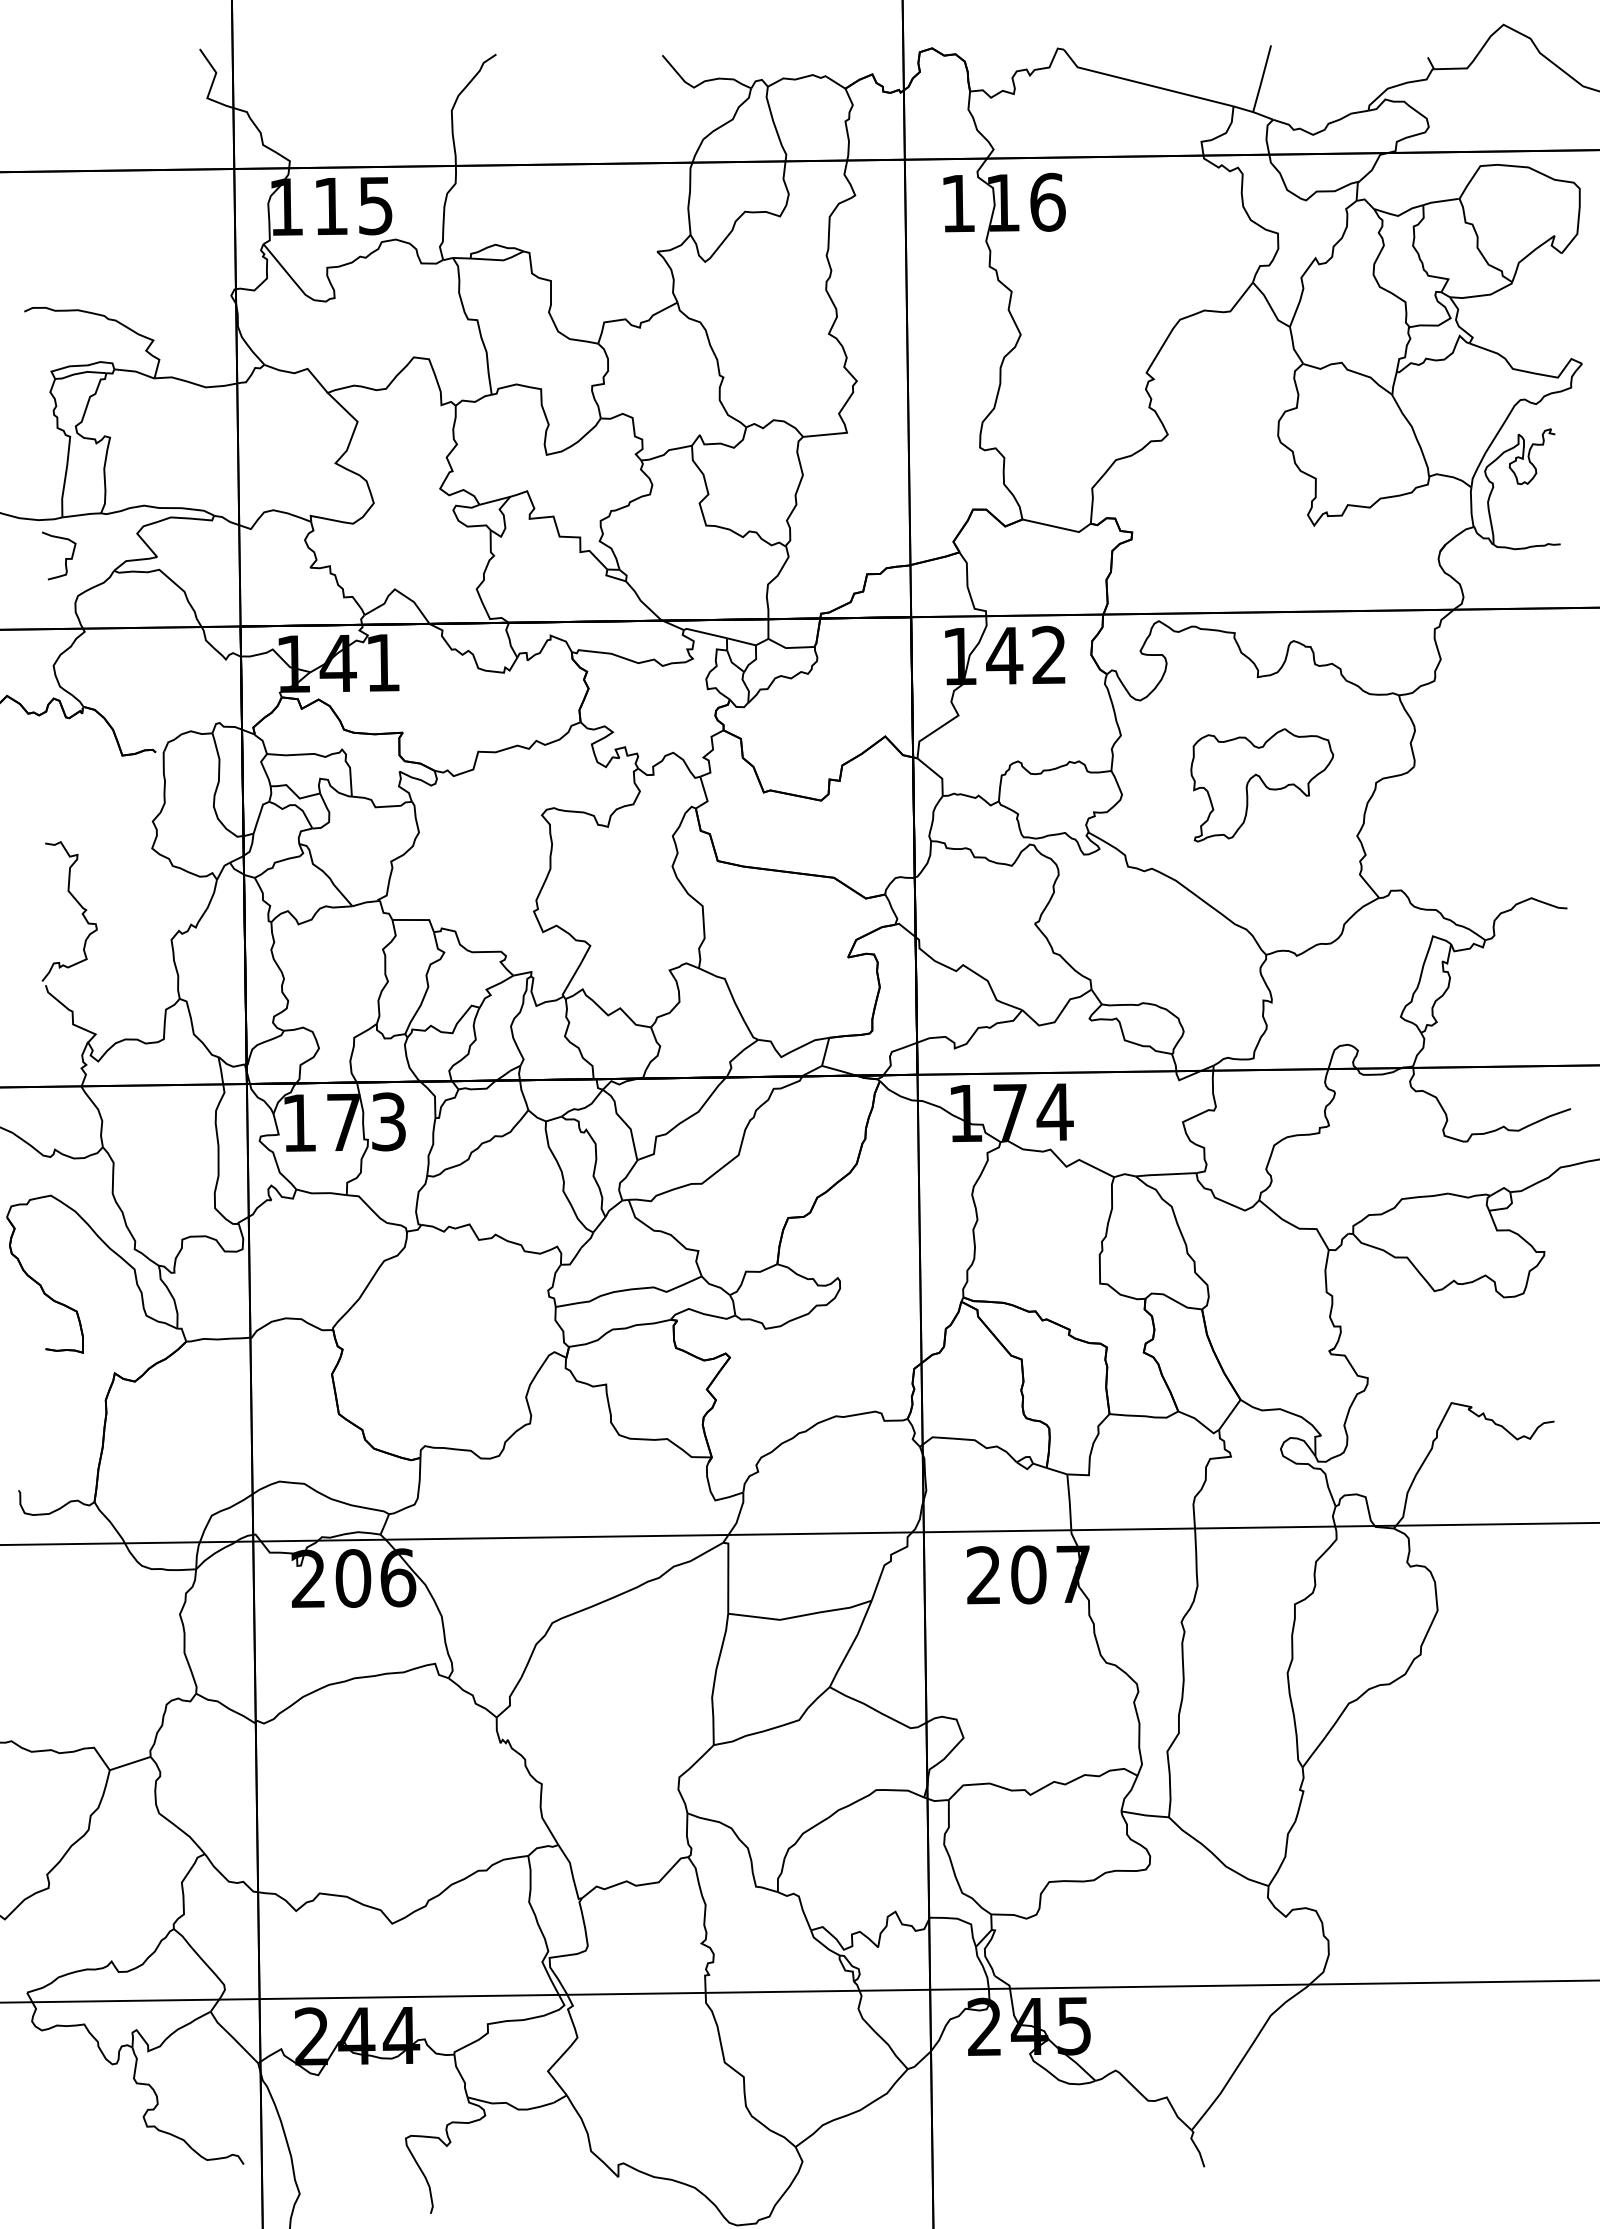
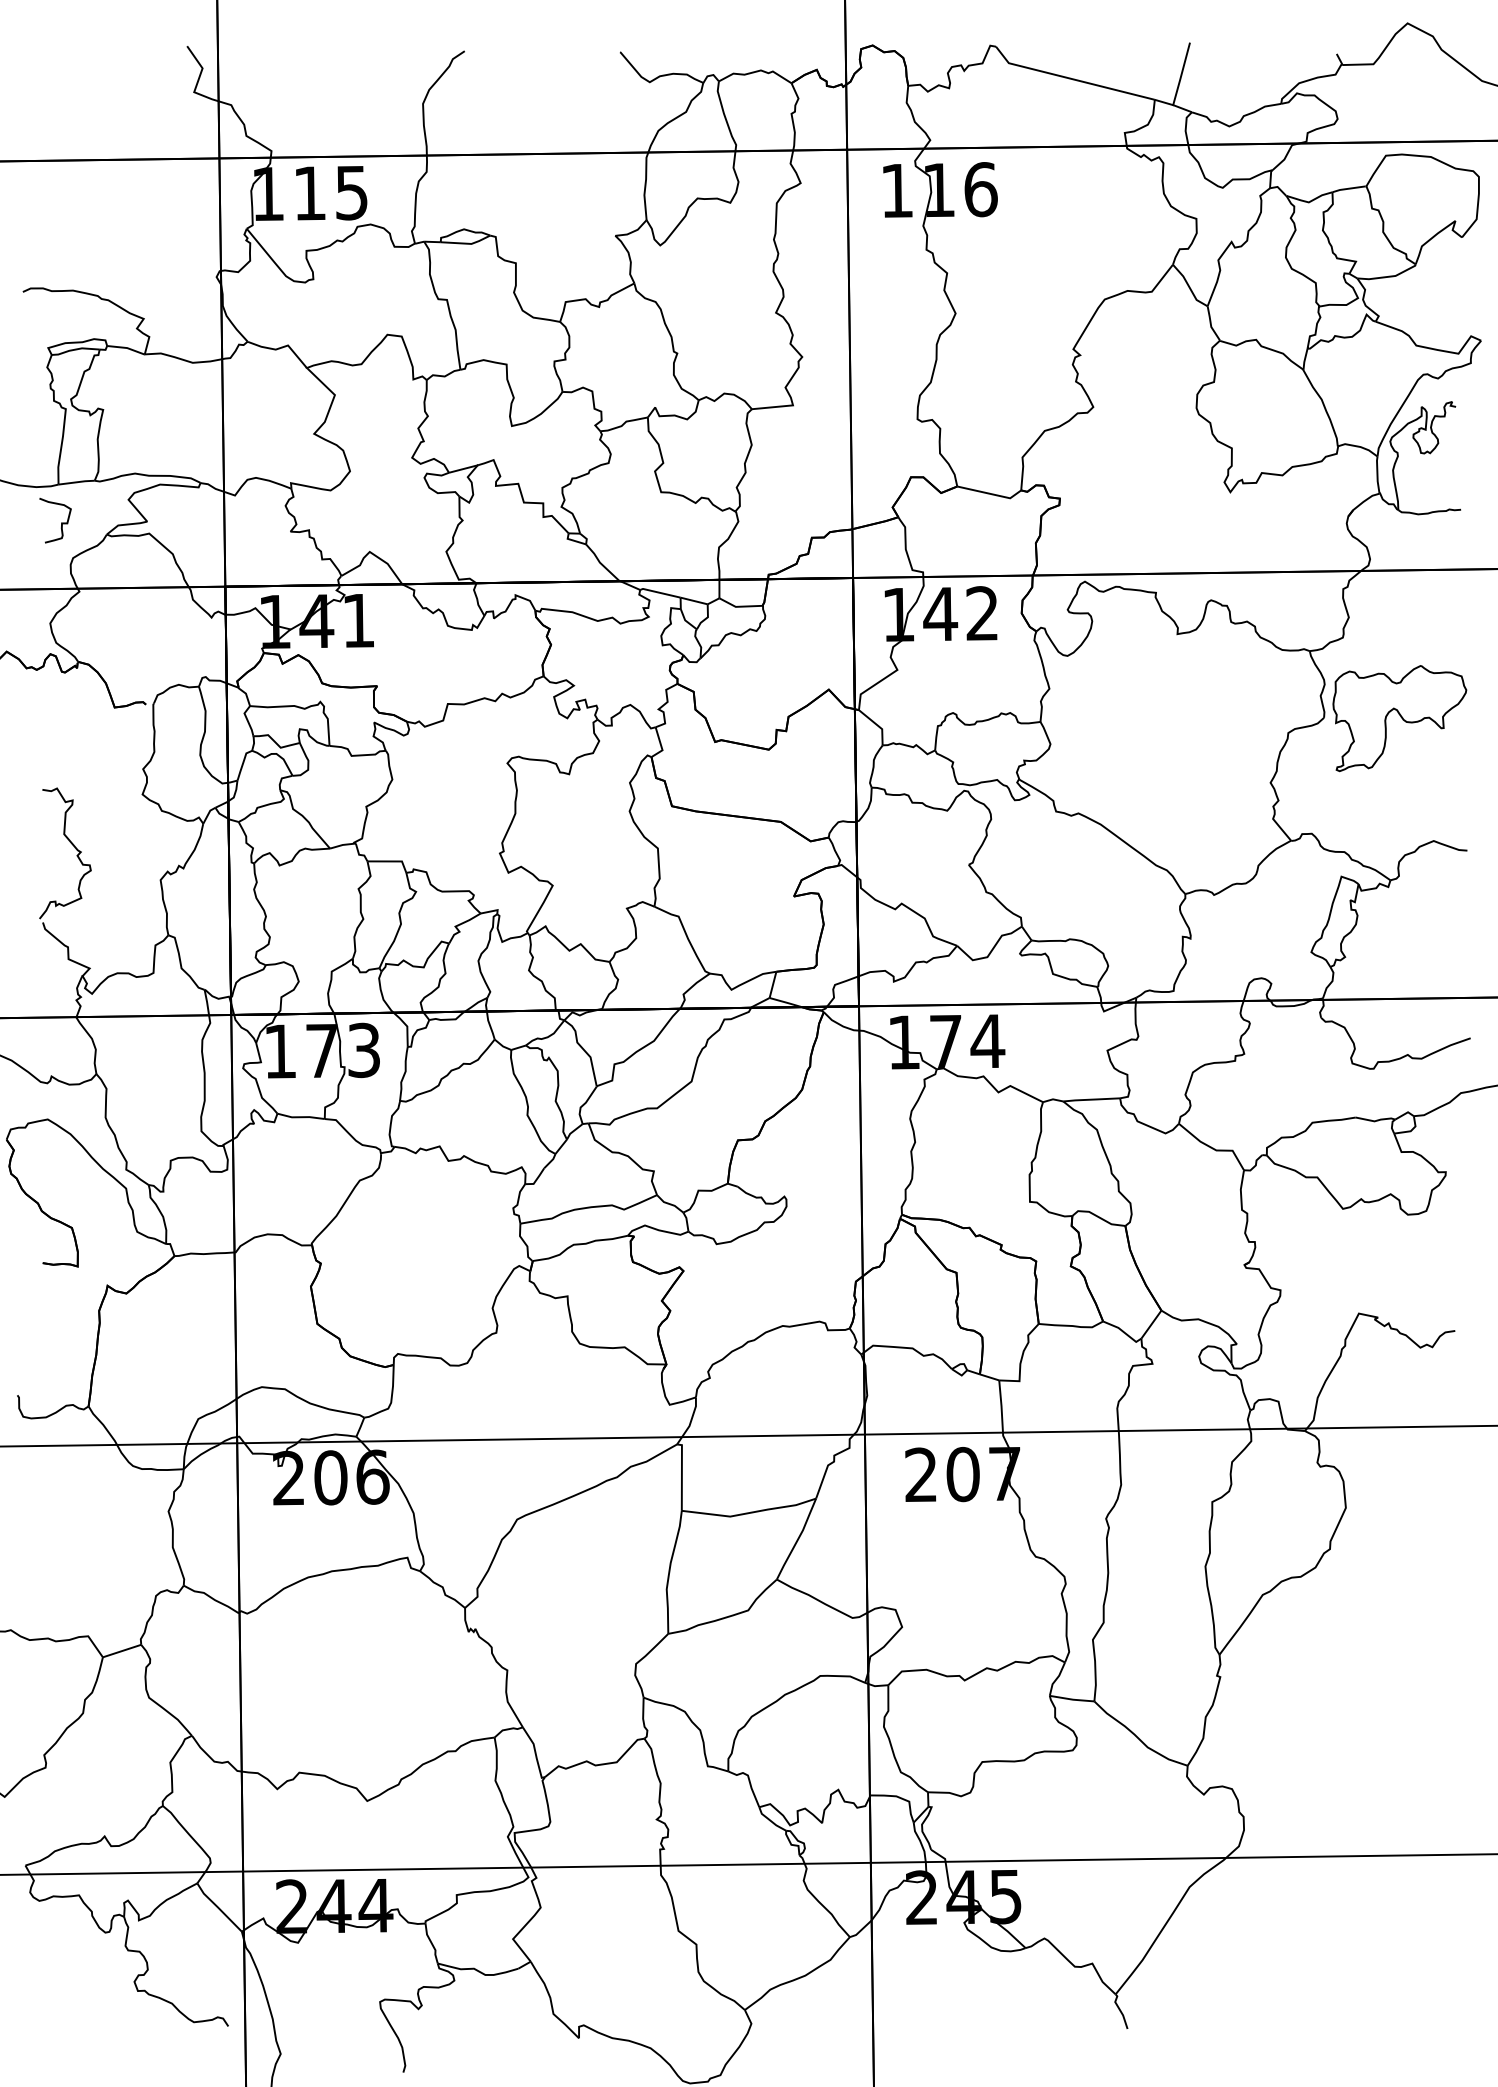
part: (1262, 785) -> (1400, 718), moved

